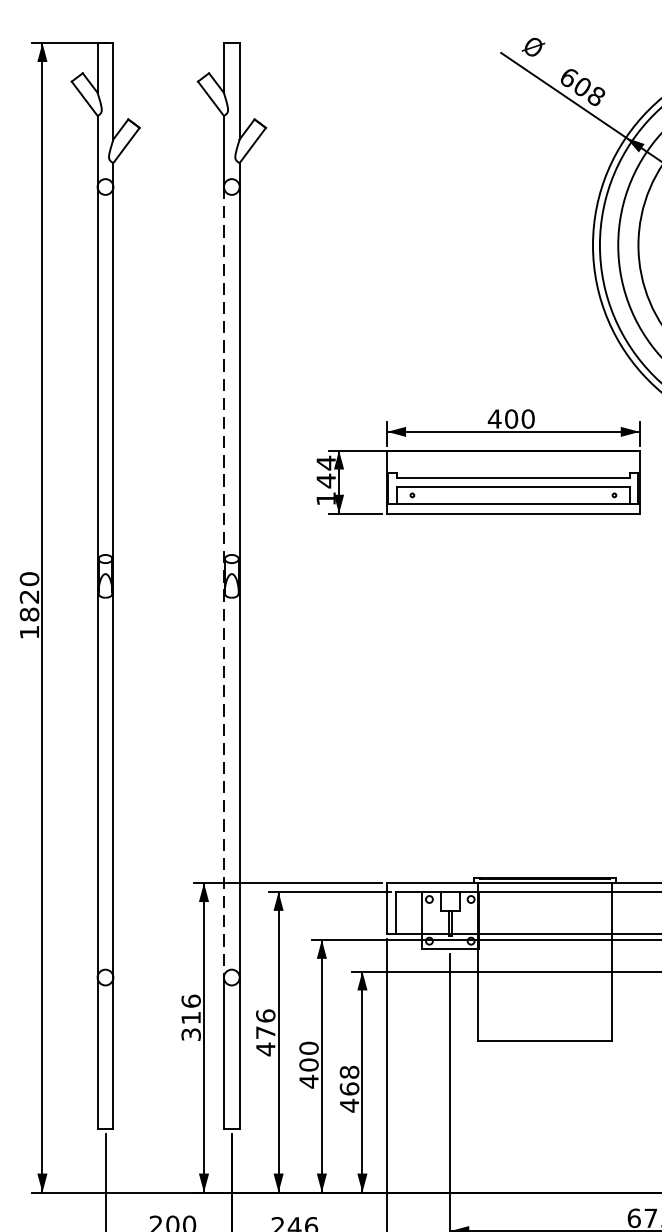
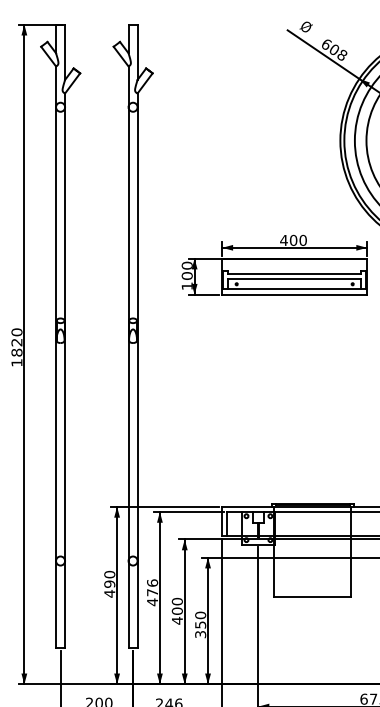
text: (324, 471) -> (186, 270), 144 -> 100
line: (223, 582) -> (128, 334), dashed -> solid
text: (190, 1016) -> (109, 583), 316 -> 490
text: (349, 1088) -> (200, 624), 468 -> 350

